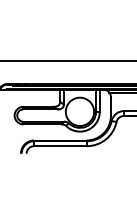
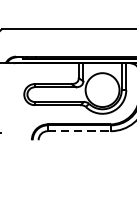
line: (61, 146) -> (80, 131), solid -> dashed

